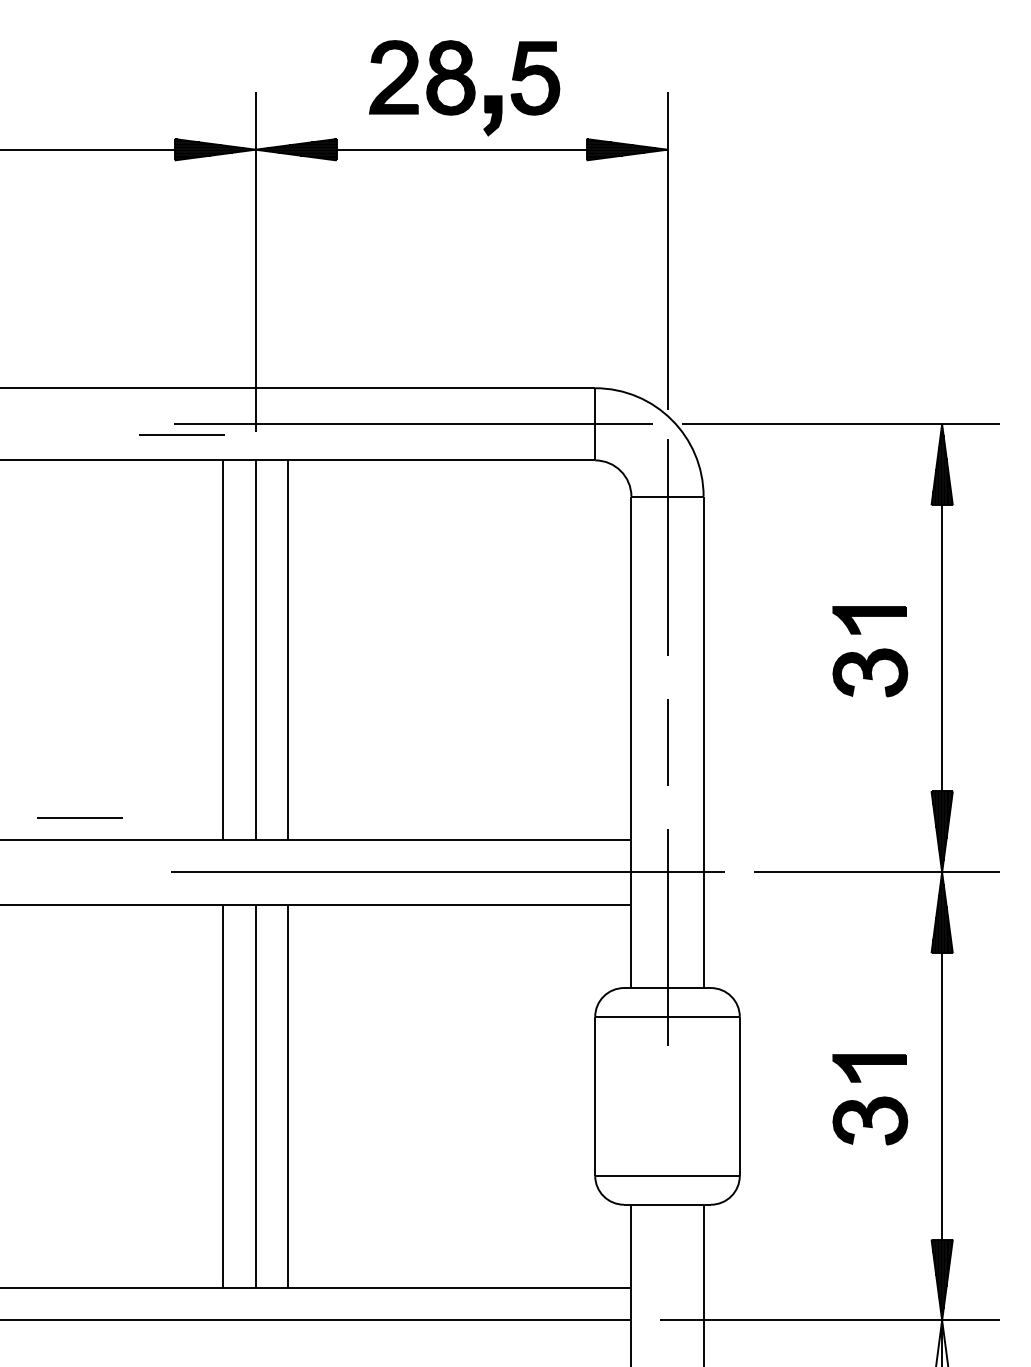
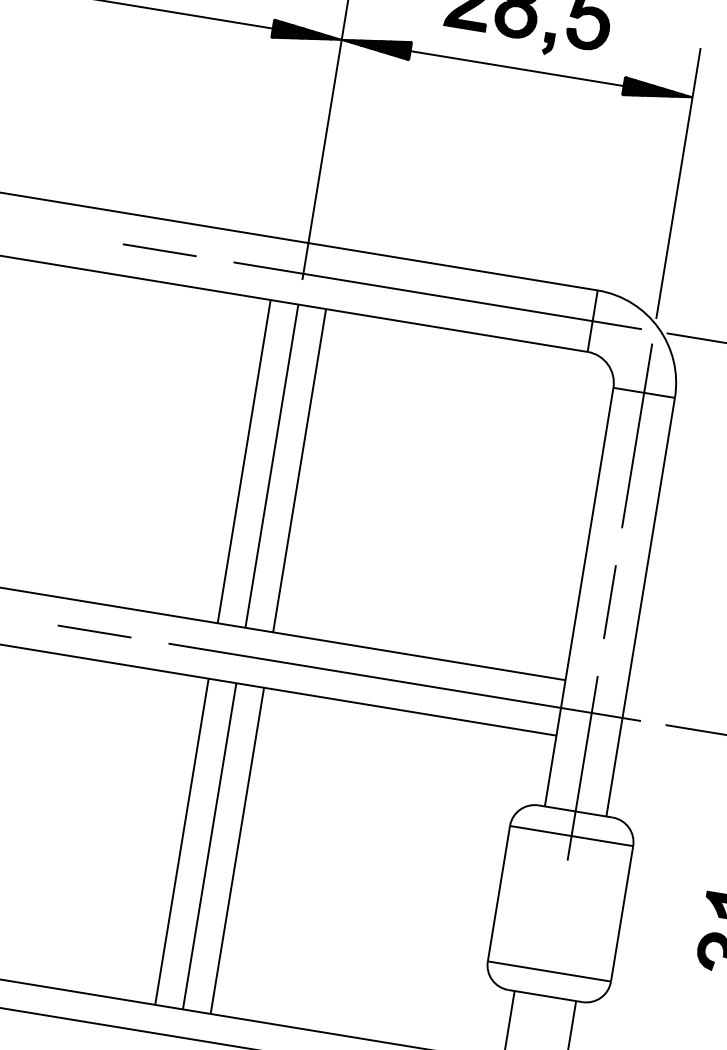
part: (492, 115) -> (548, 43), size x0.62
line: (181, 434) -> (159, 249), moved
line: (79, 817) -> (94, 630), moved

